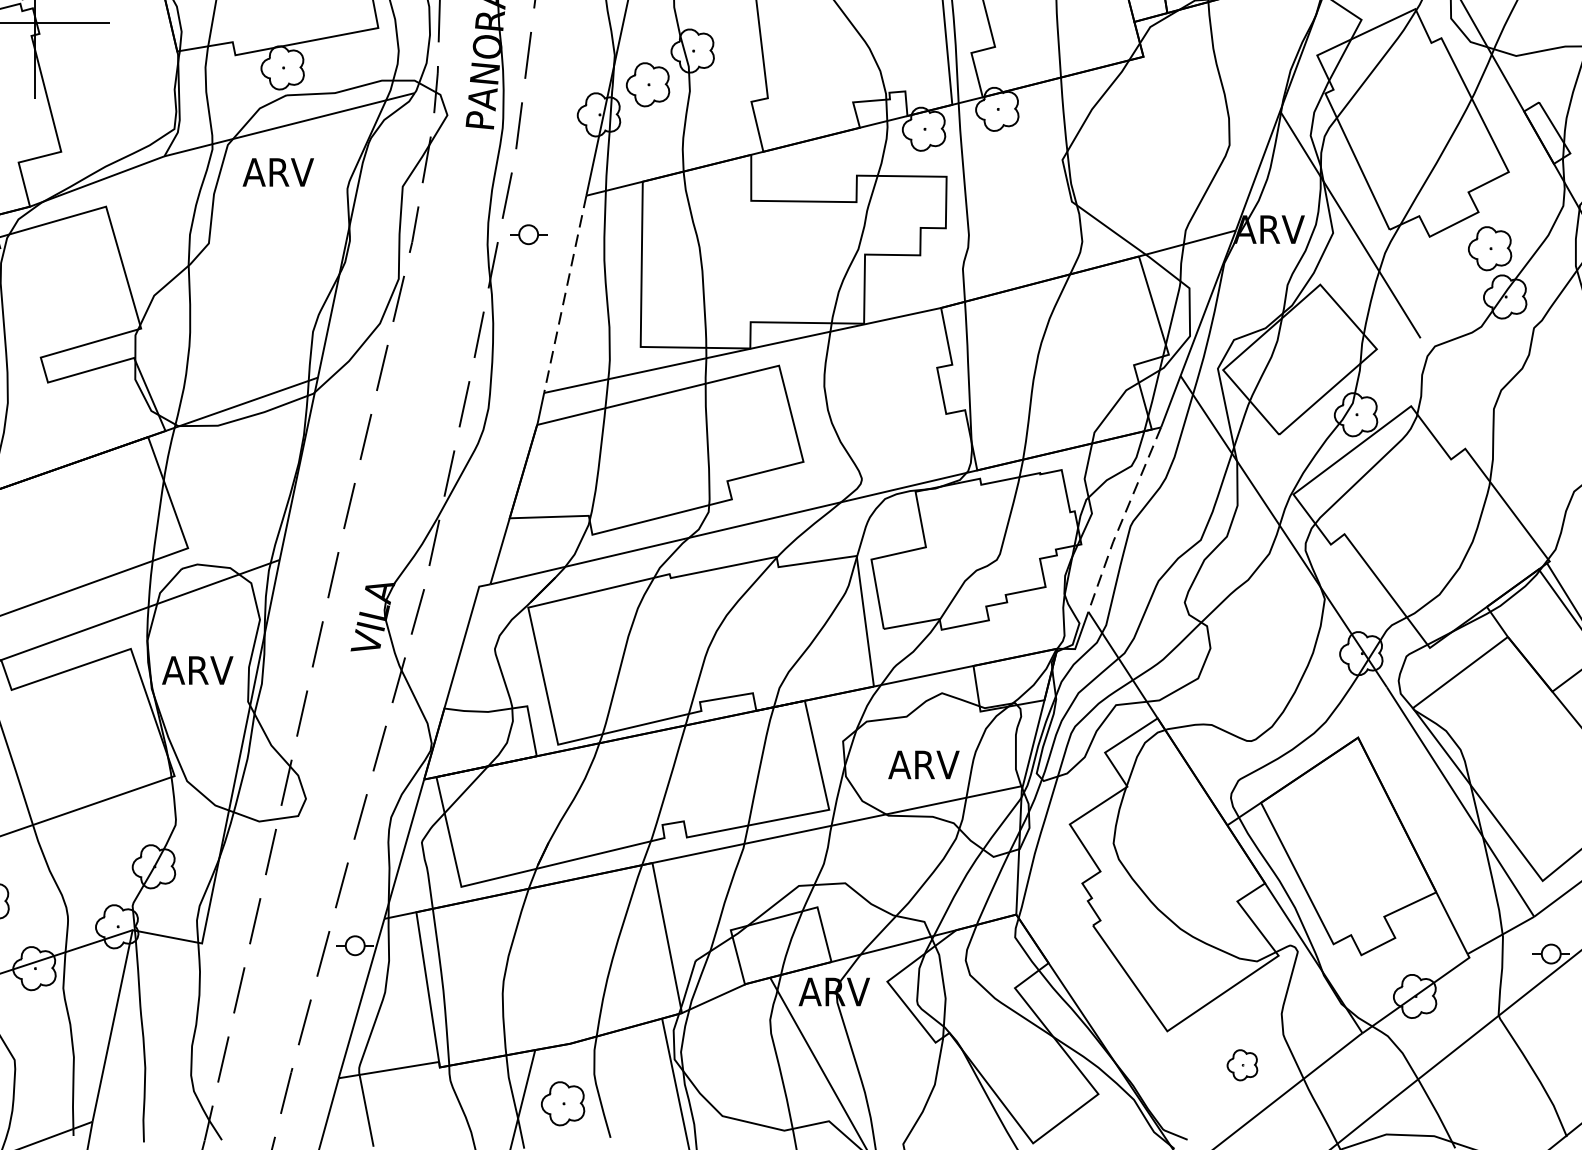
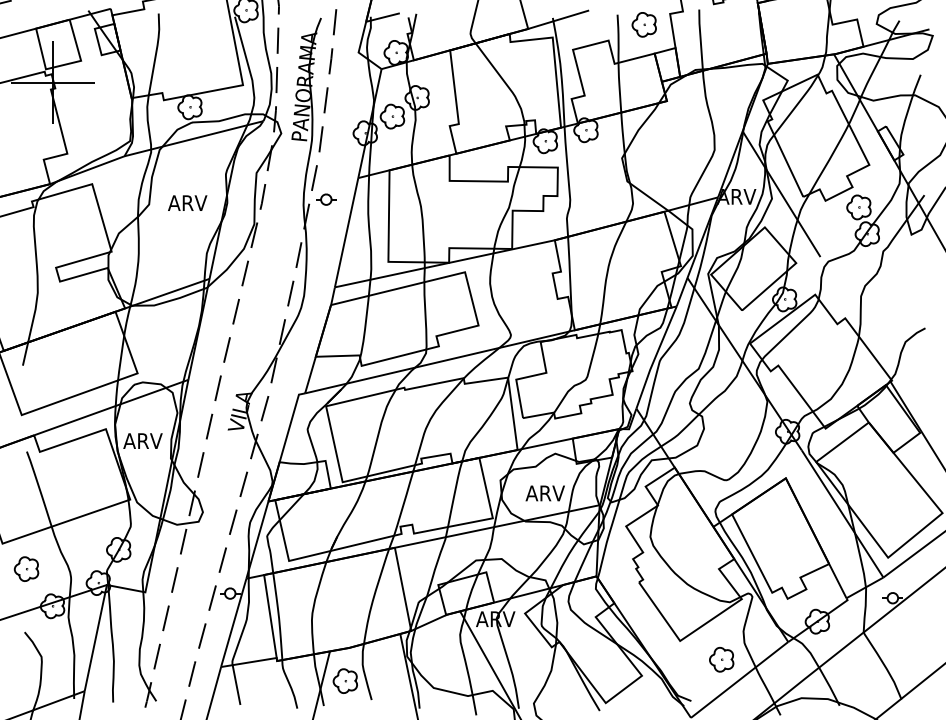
text: (278, 171) -> (187, 202), moved
line: (565, 293) -> (346, 232), dashed -> solid
line: (1122, 519) -> (655, 357), dashed -> solid
part: (1241, 1064) -> (721, 659), size x1.43

